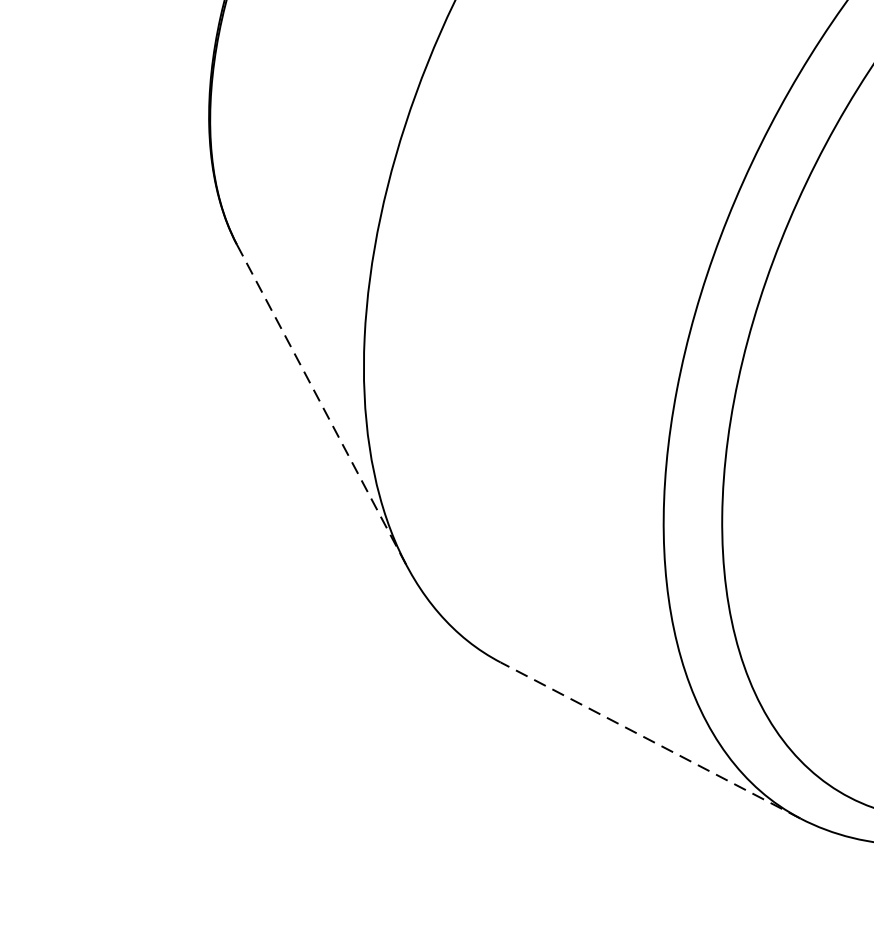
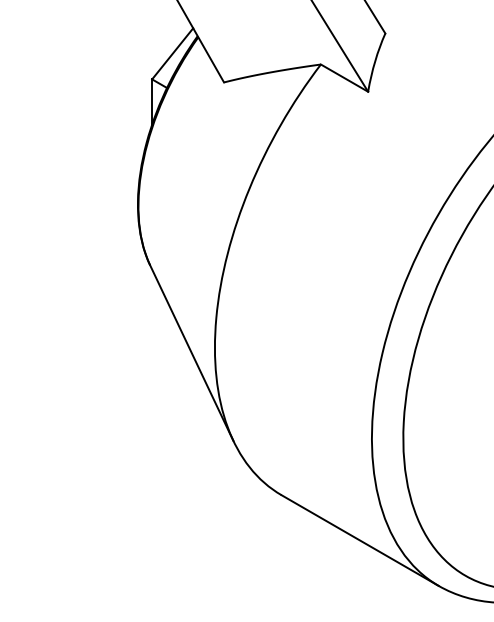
line: (321, 405) -> (191, 353), dashed -> solid
line: (651, 740) -> (360, 540), dashed -> solid

